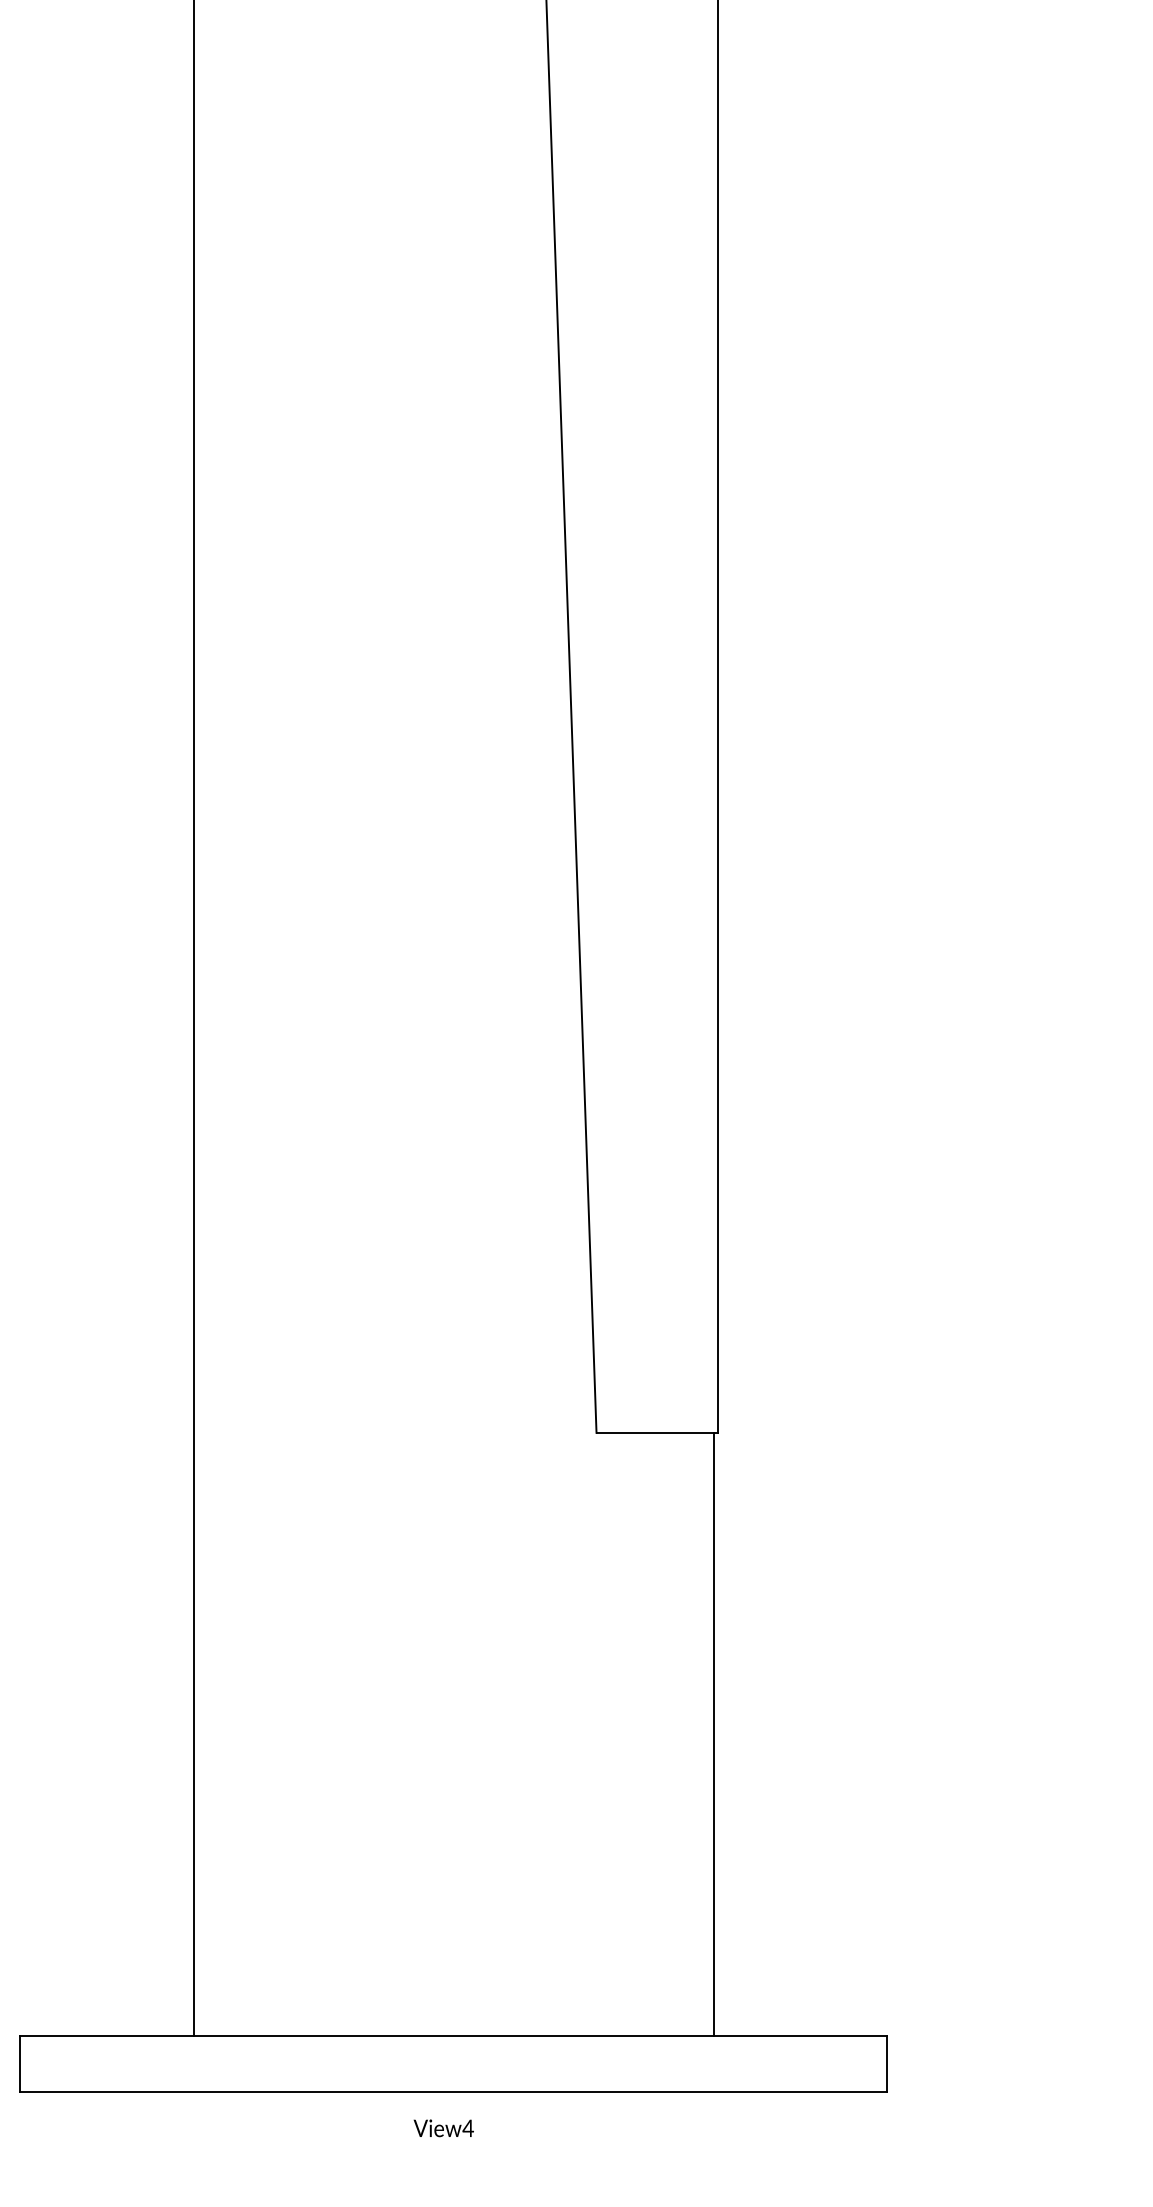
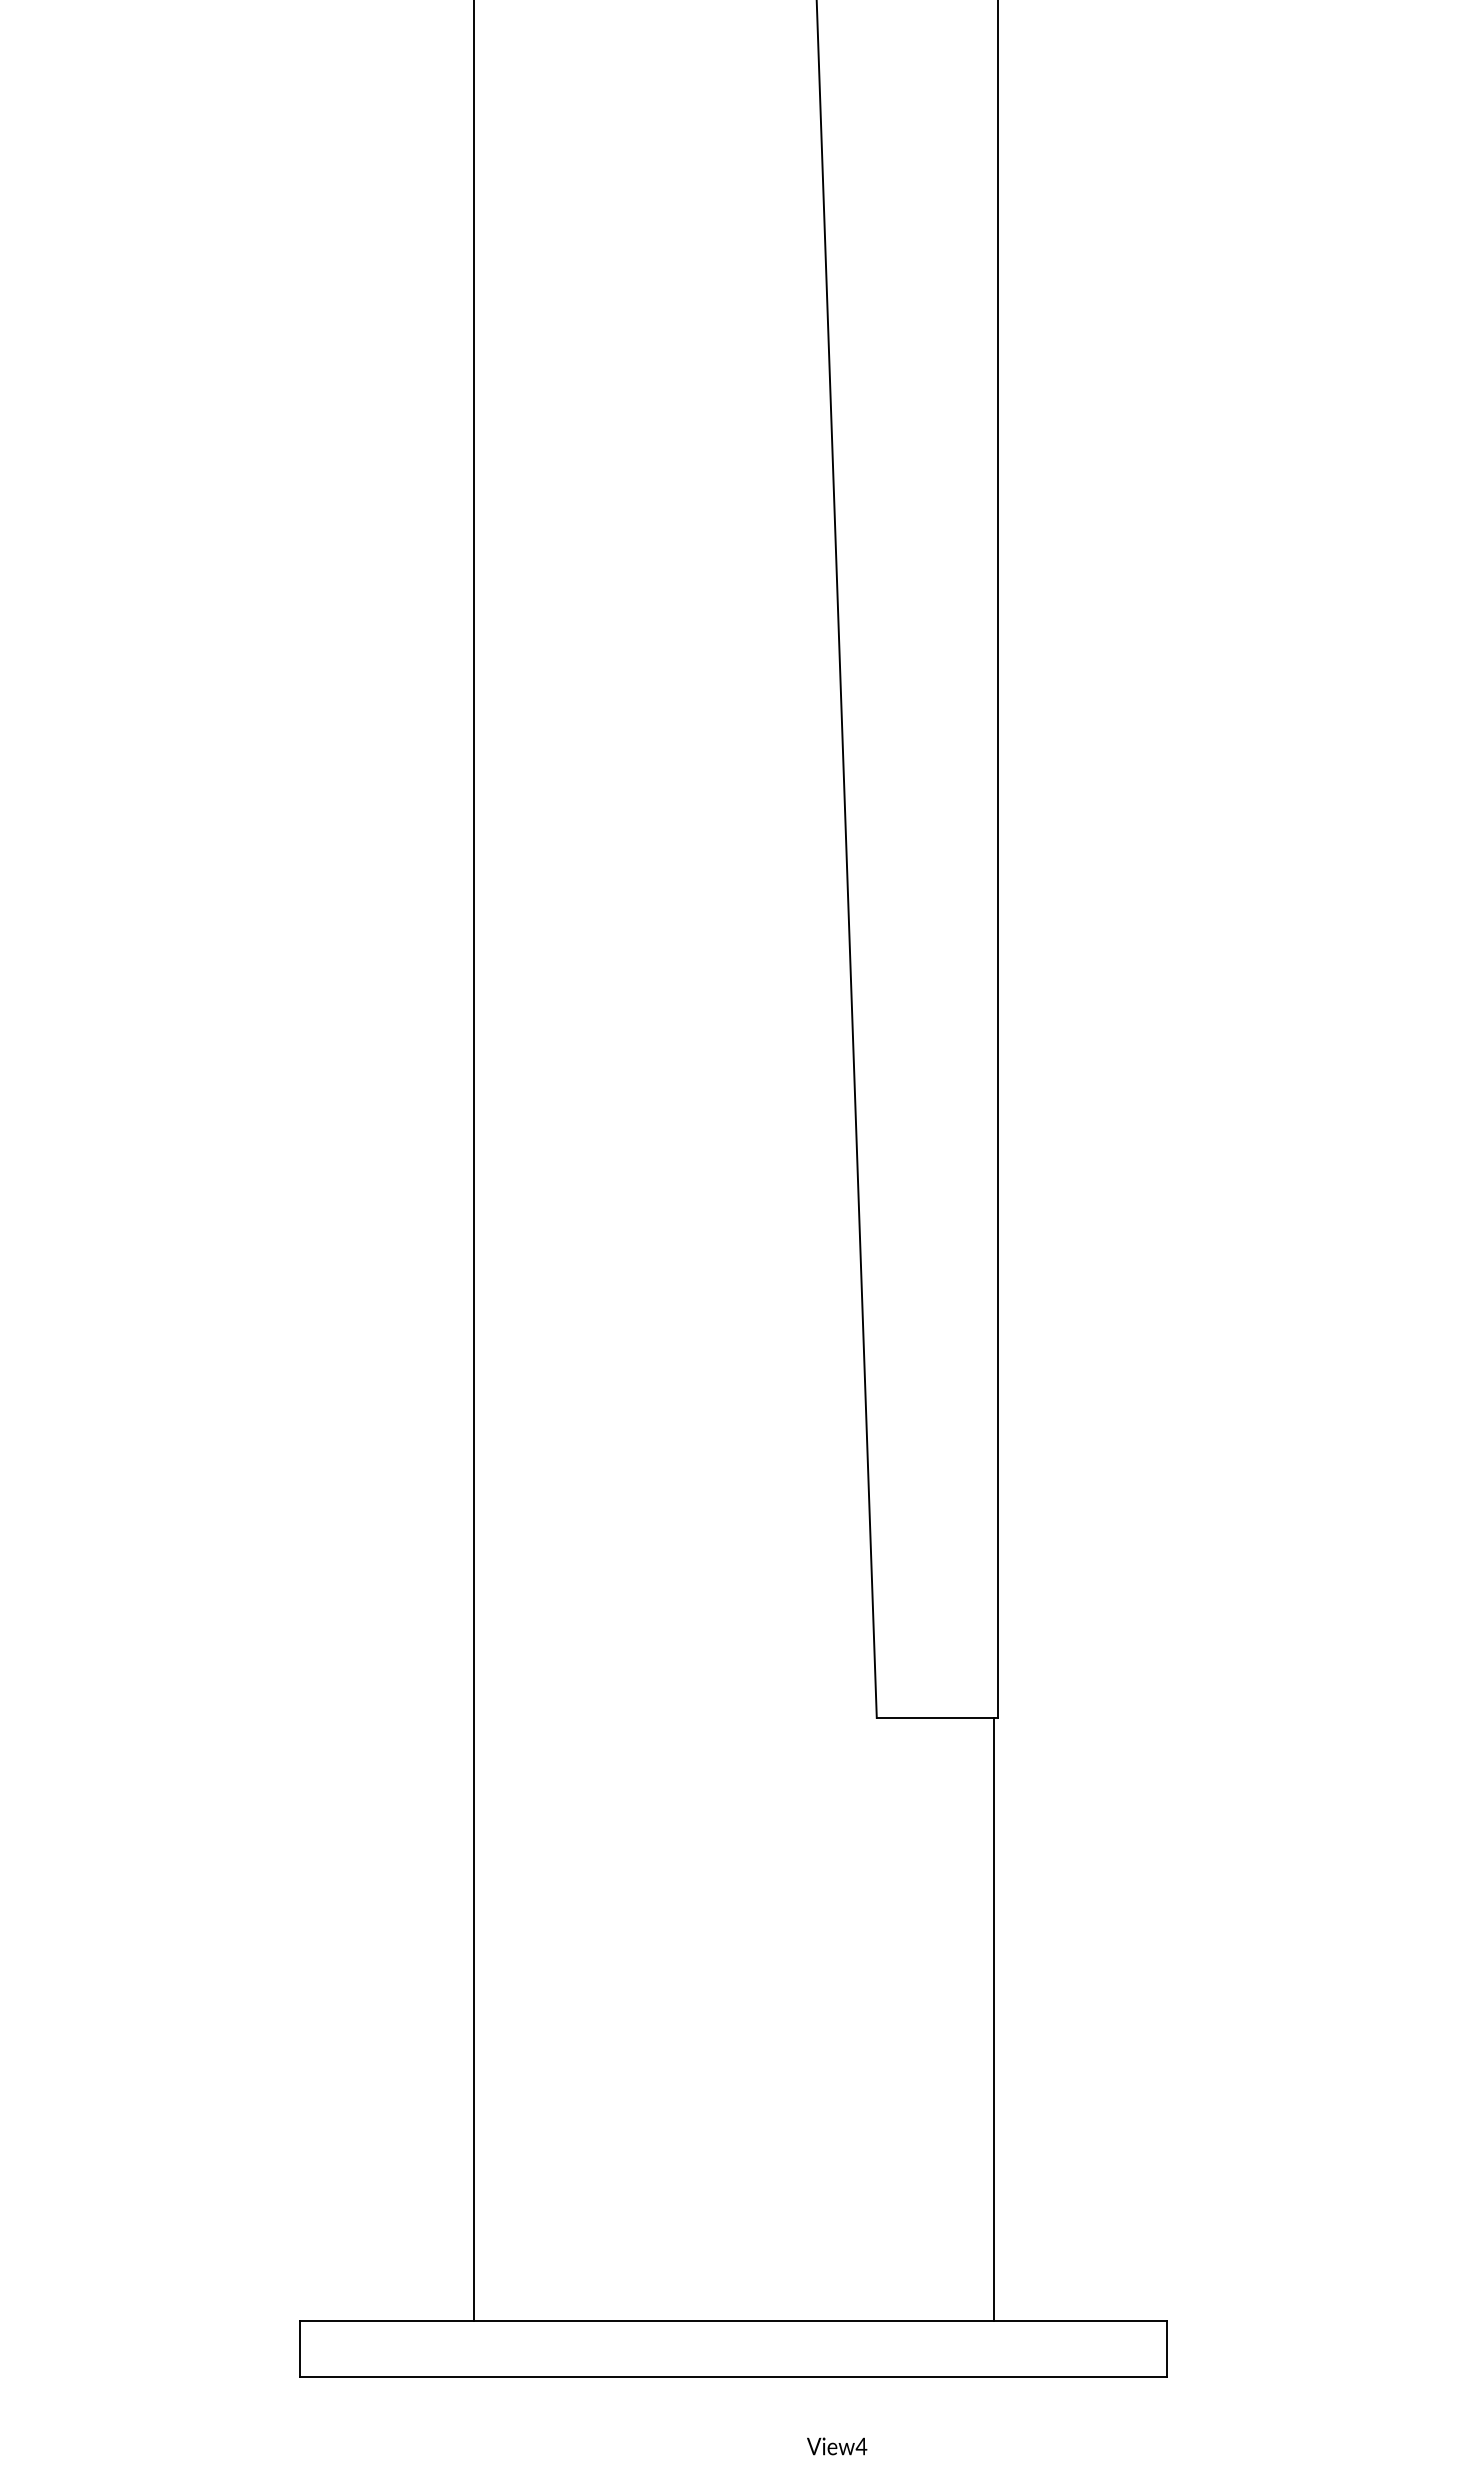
text: (444, 2128) -> (837, 2446), moved

